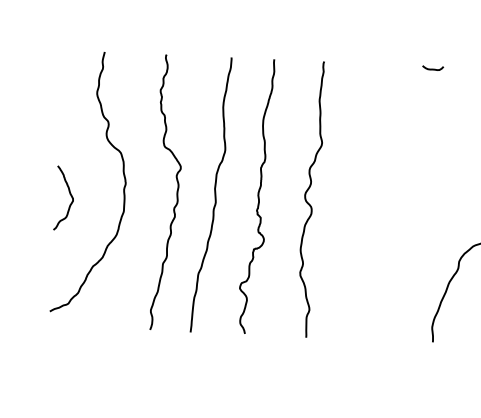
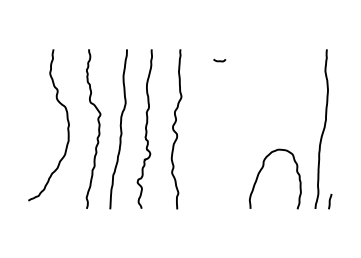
curve: (432, 68) -> (219, 60), moved
curve: (69, 194) -> (36, 132), removed

